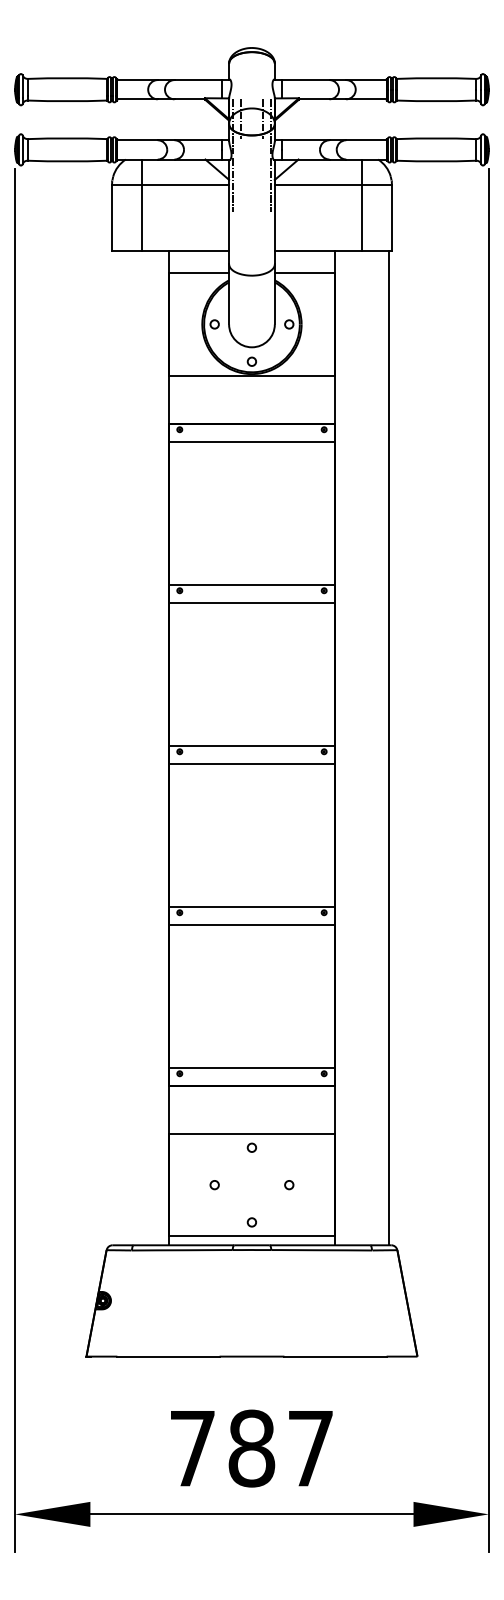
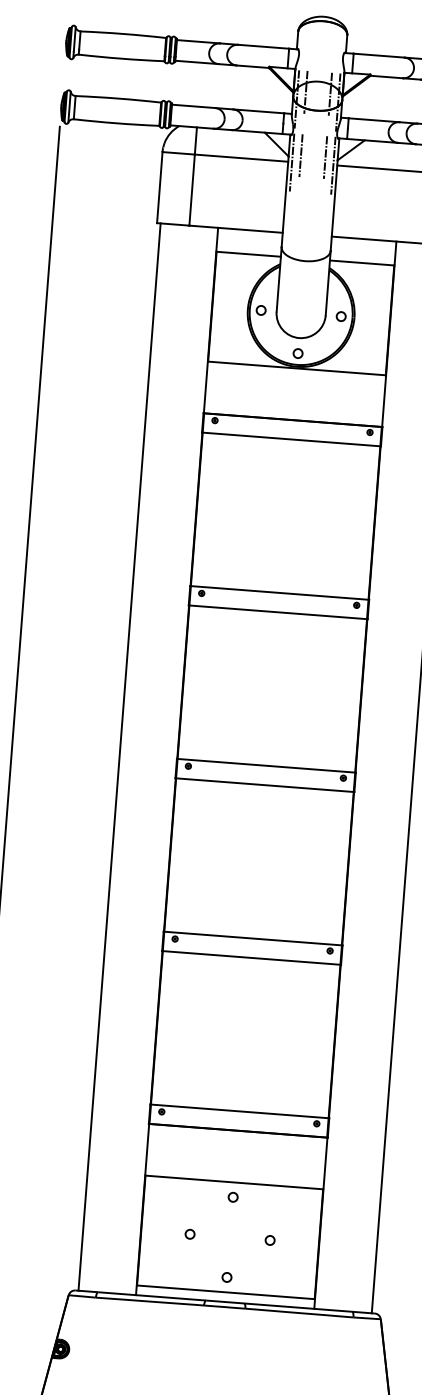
line: (240, 178) -> (300, 155), added
line: (263, 178) -> (325, 157), added
line: (115, 748) -> (119, 757), added

